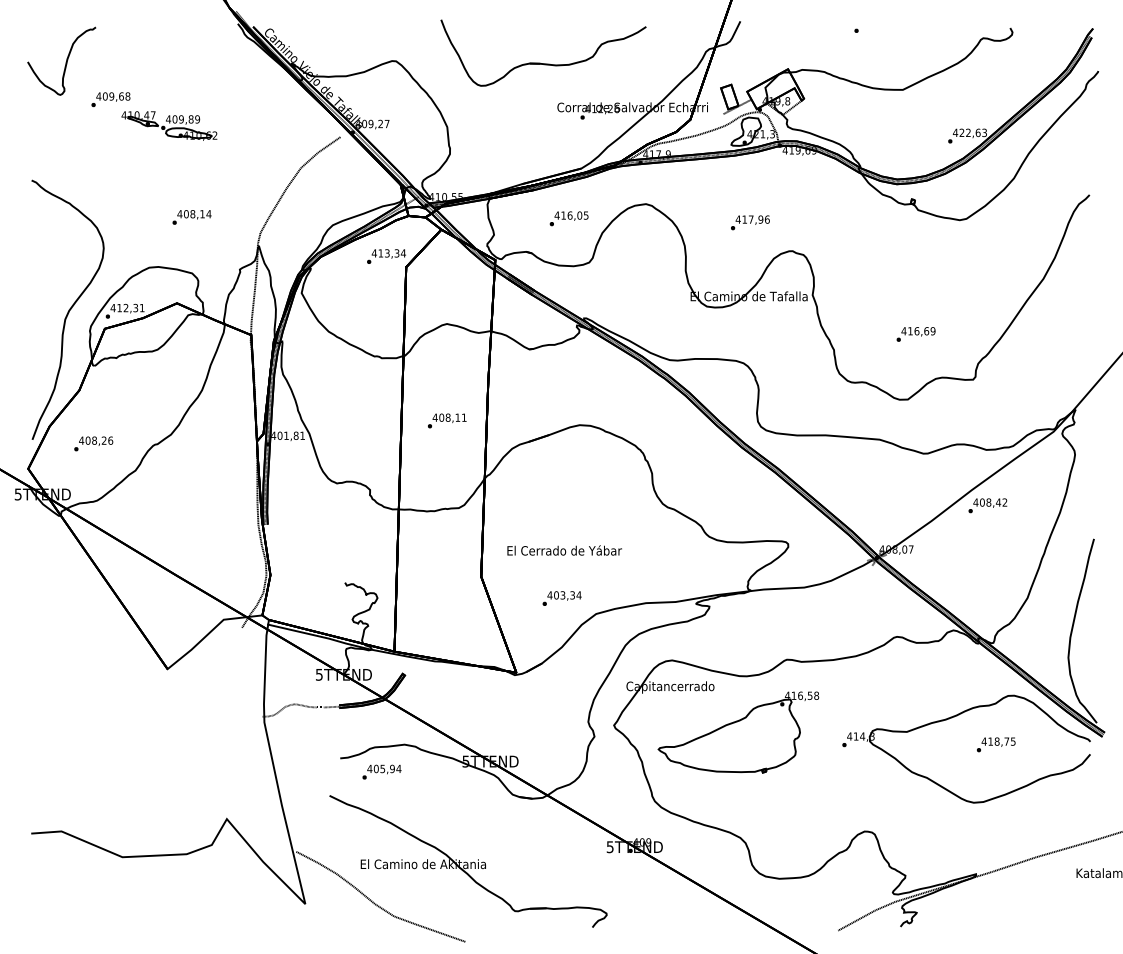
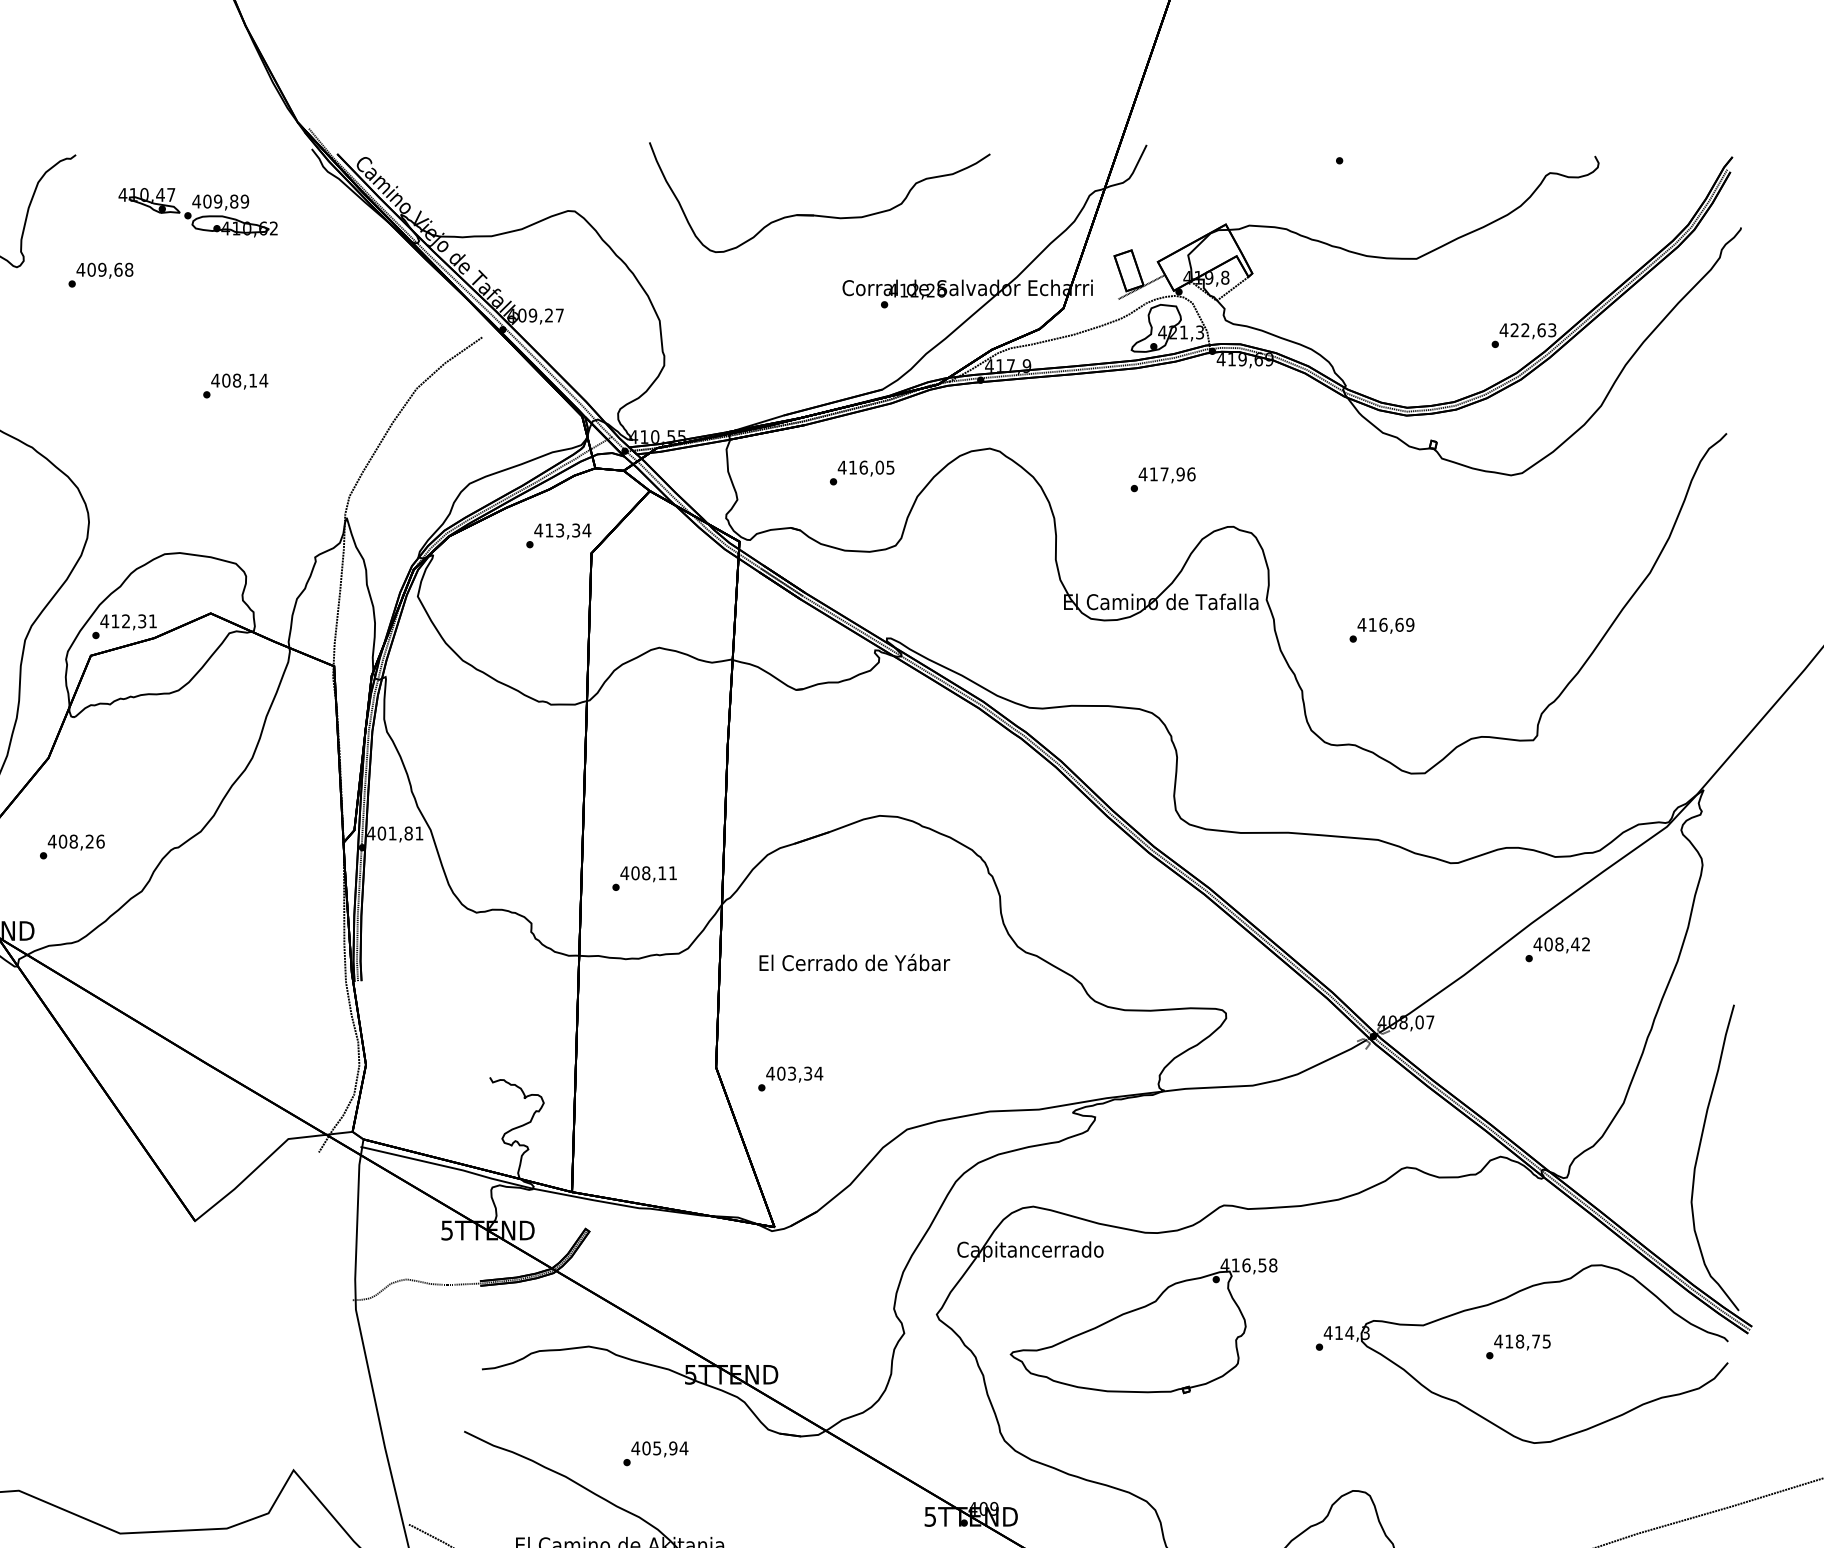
part: (169, 125) -> (198, 211), moved
text: (191, 217) -> (234, 386), moved
text: (915, 334) -> (1381, 630), moved
text: (447, 420) -> (645, 877), moved
text: (564, 550) -> (854, 962), moved
text: (561, 598) -> (789, 1078), moved
text: (996, 744) -> (1518, 1346), moved
text: (381, 771) -> (655, 1452), moved

